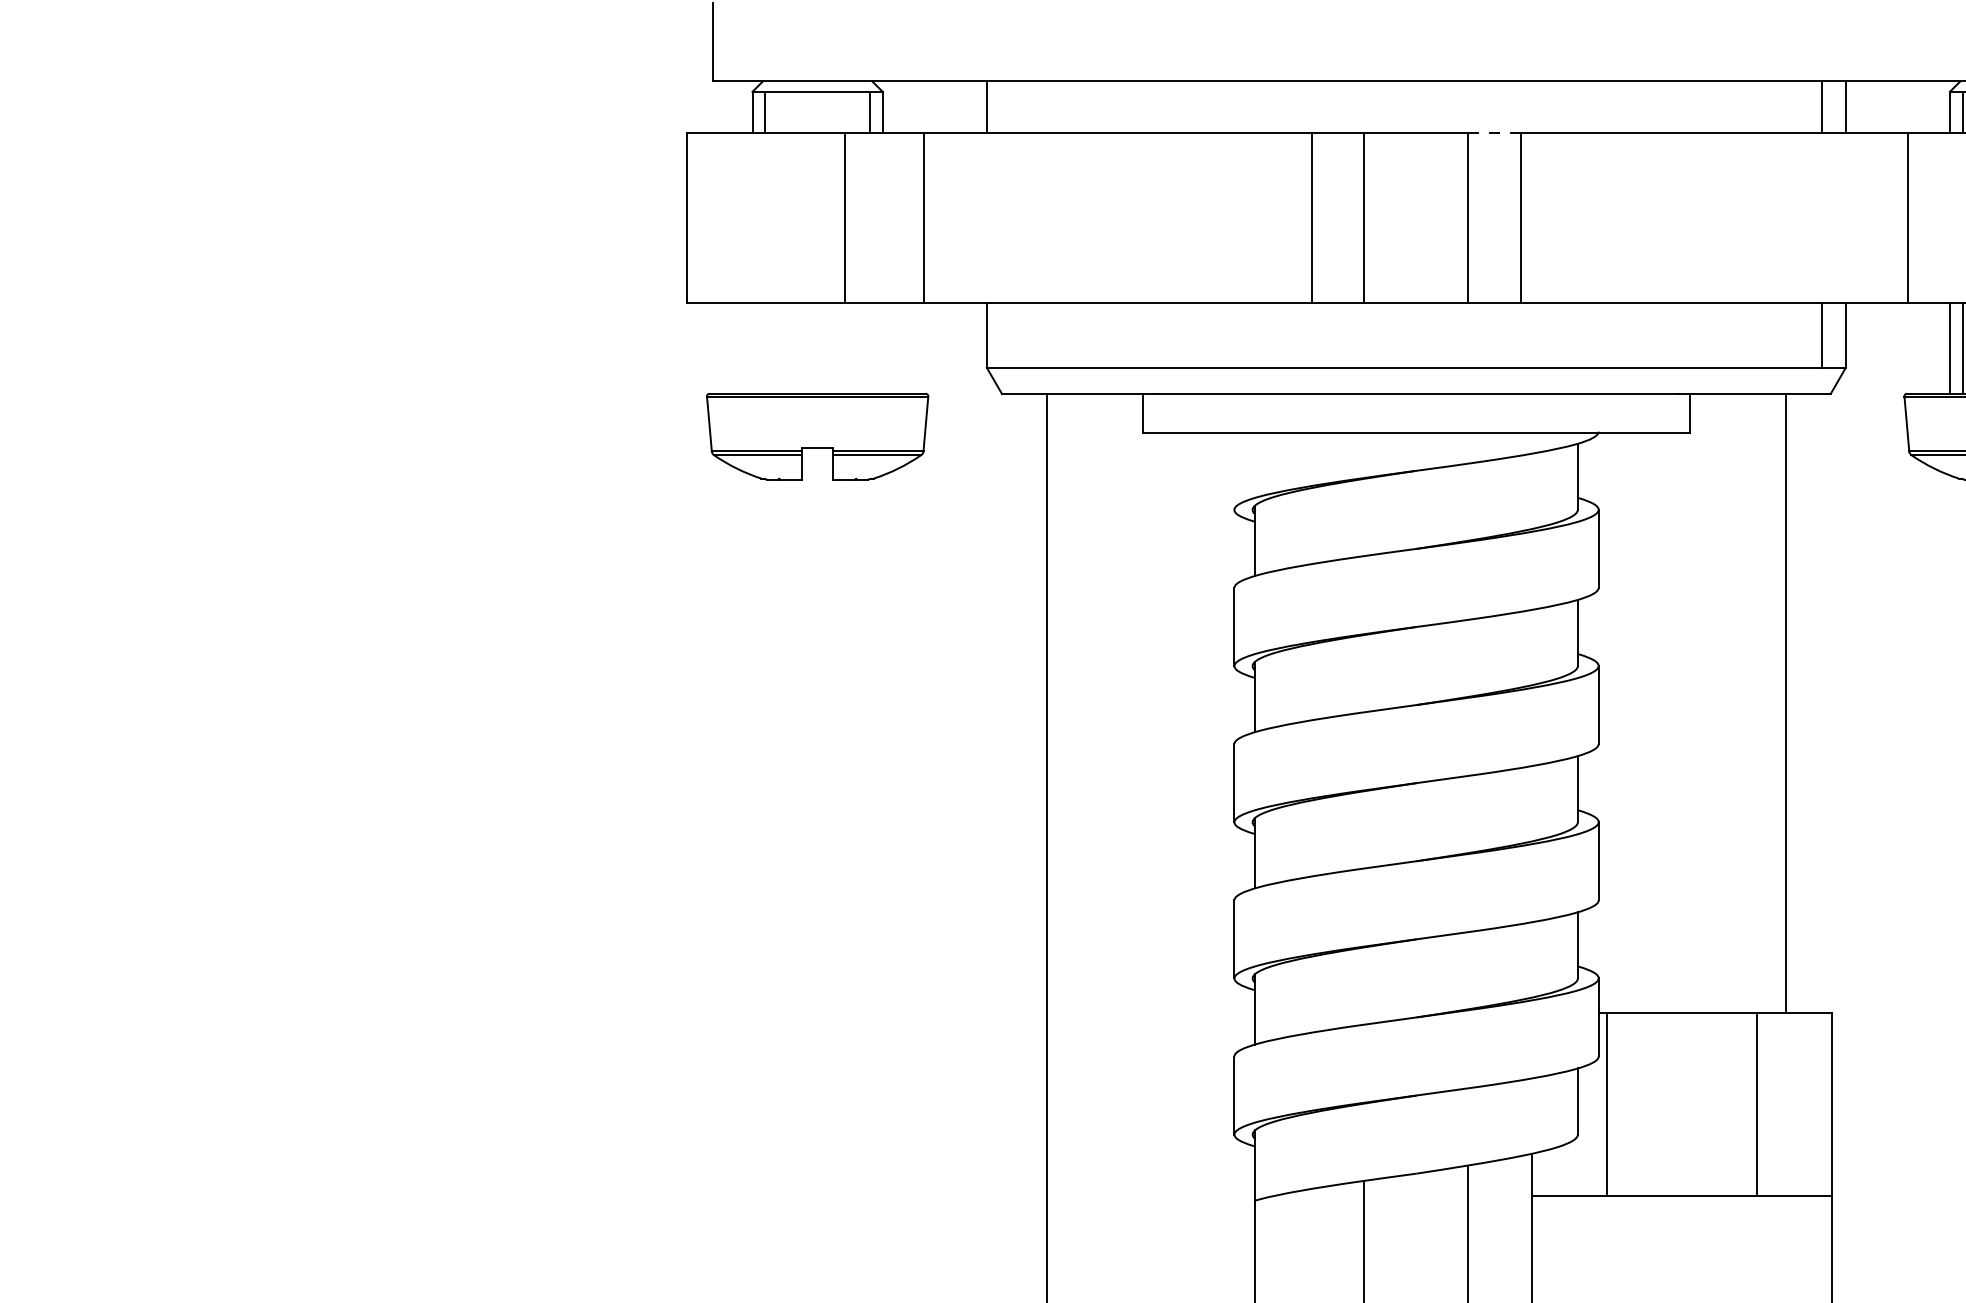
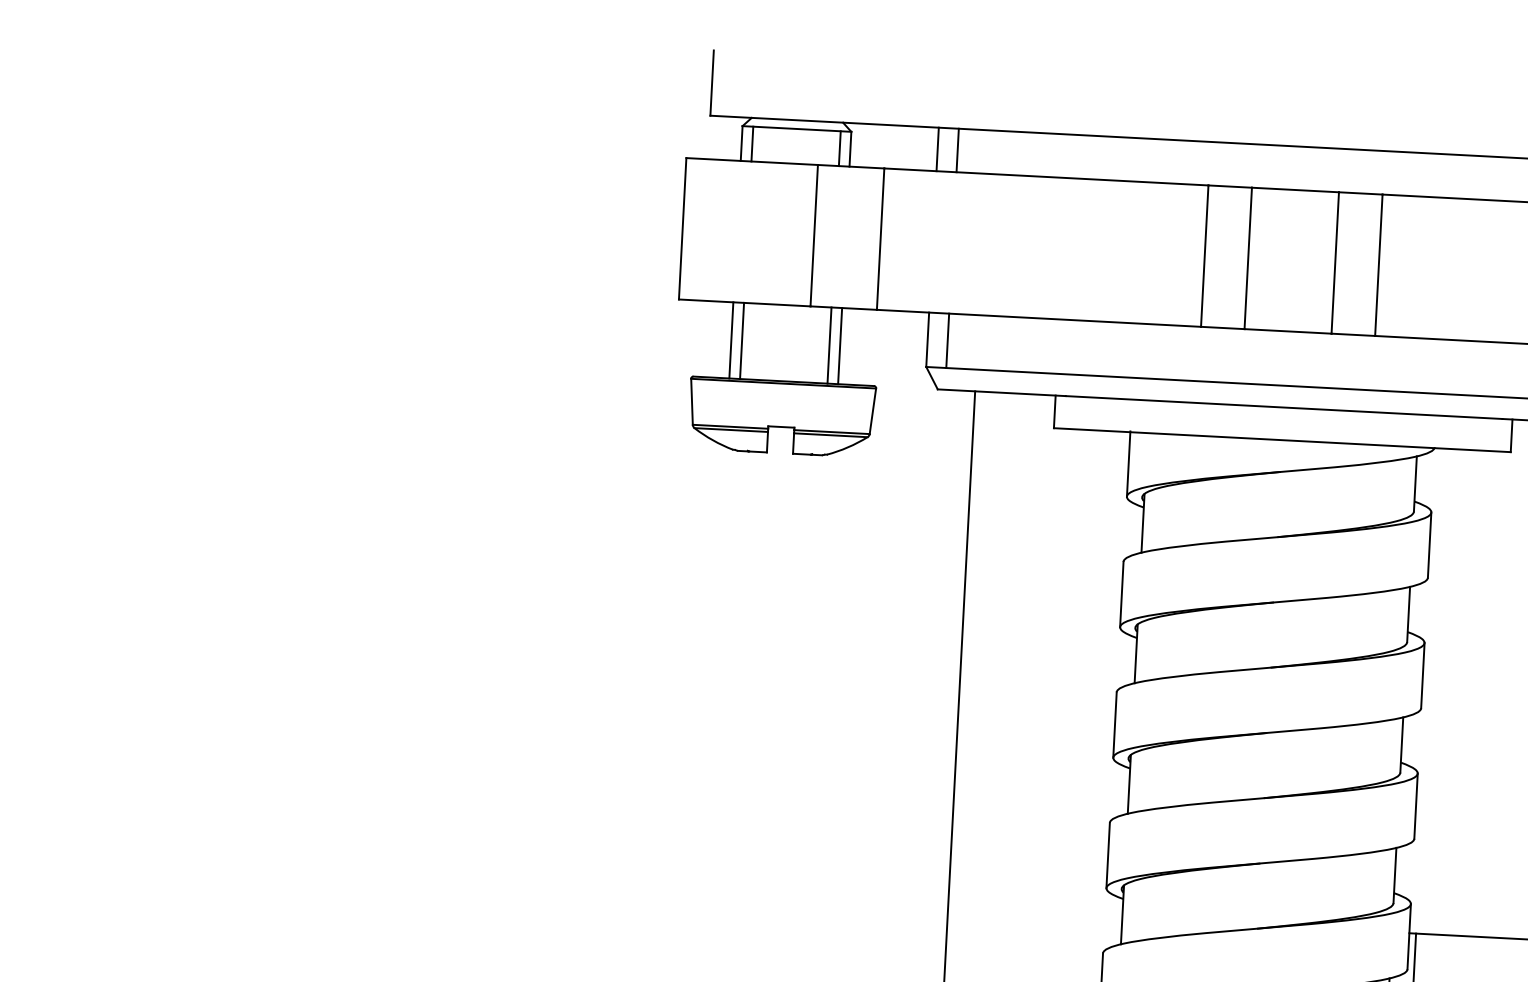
line: (1010, 107) -> (957, 150), added
line: (1493, 133) -> (1359, 193), dashed -> solid
line: (1010, 334) -> (947, 340), added
line: (752, 347) -> (731, 339), added
line: (765, 347) -> (742, 340), added
line: (869, 347) -> (829, 344), added
line: (882, 347) -> (839, 345), added
line: (1234, 470) -> (1128, 463), added

